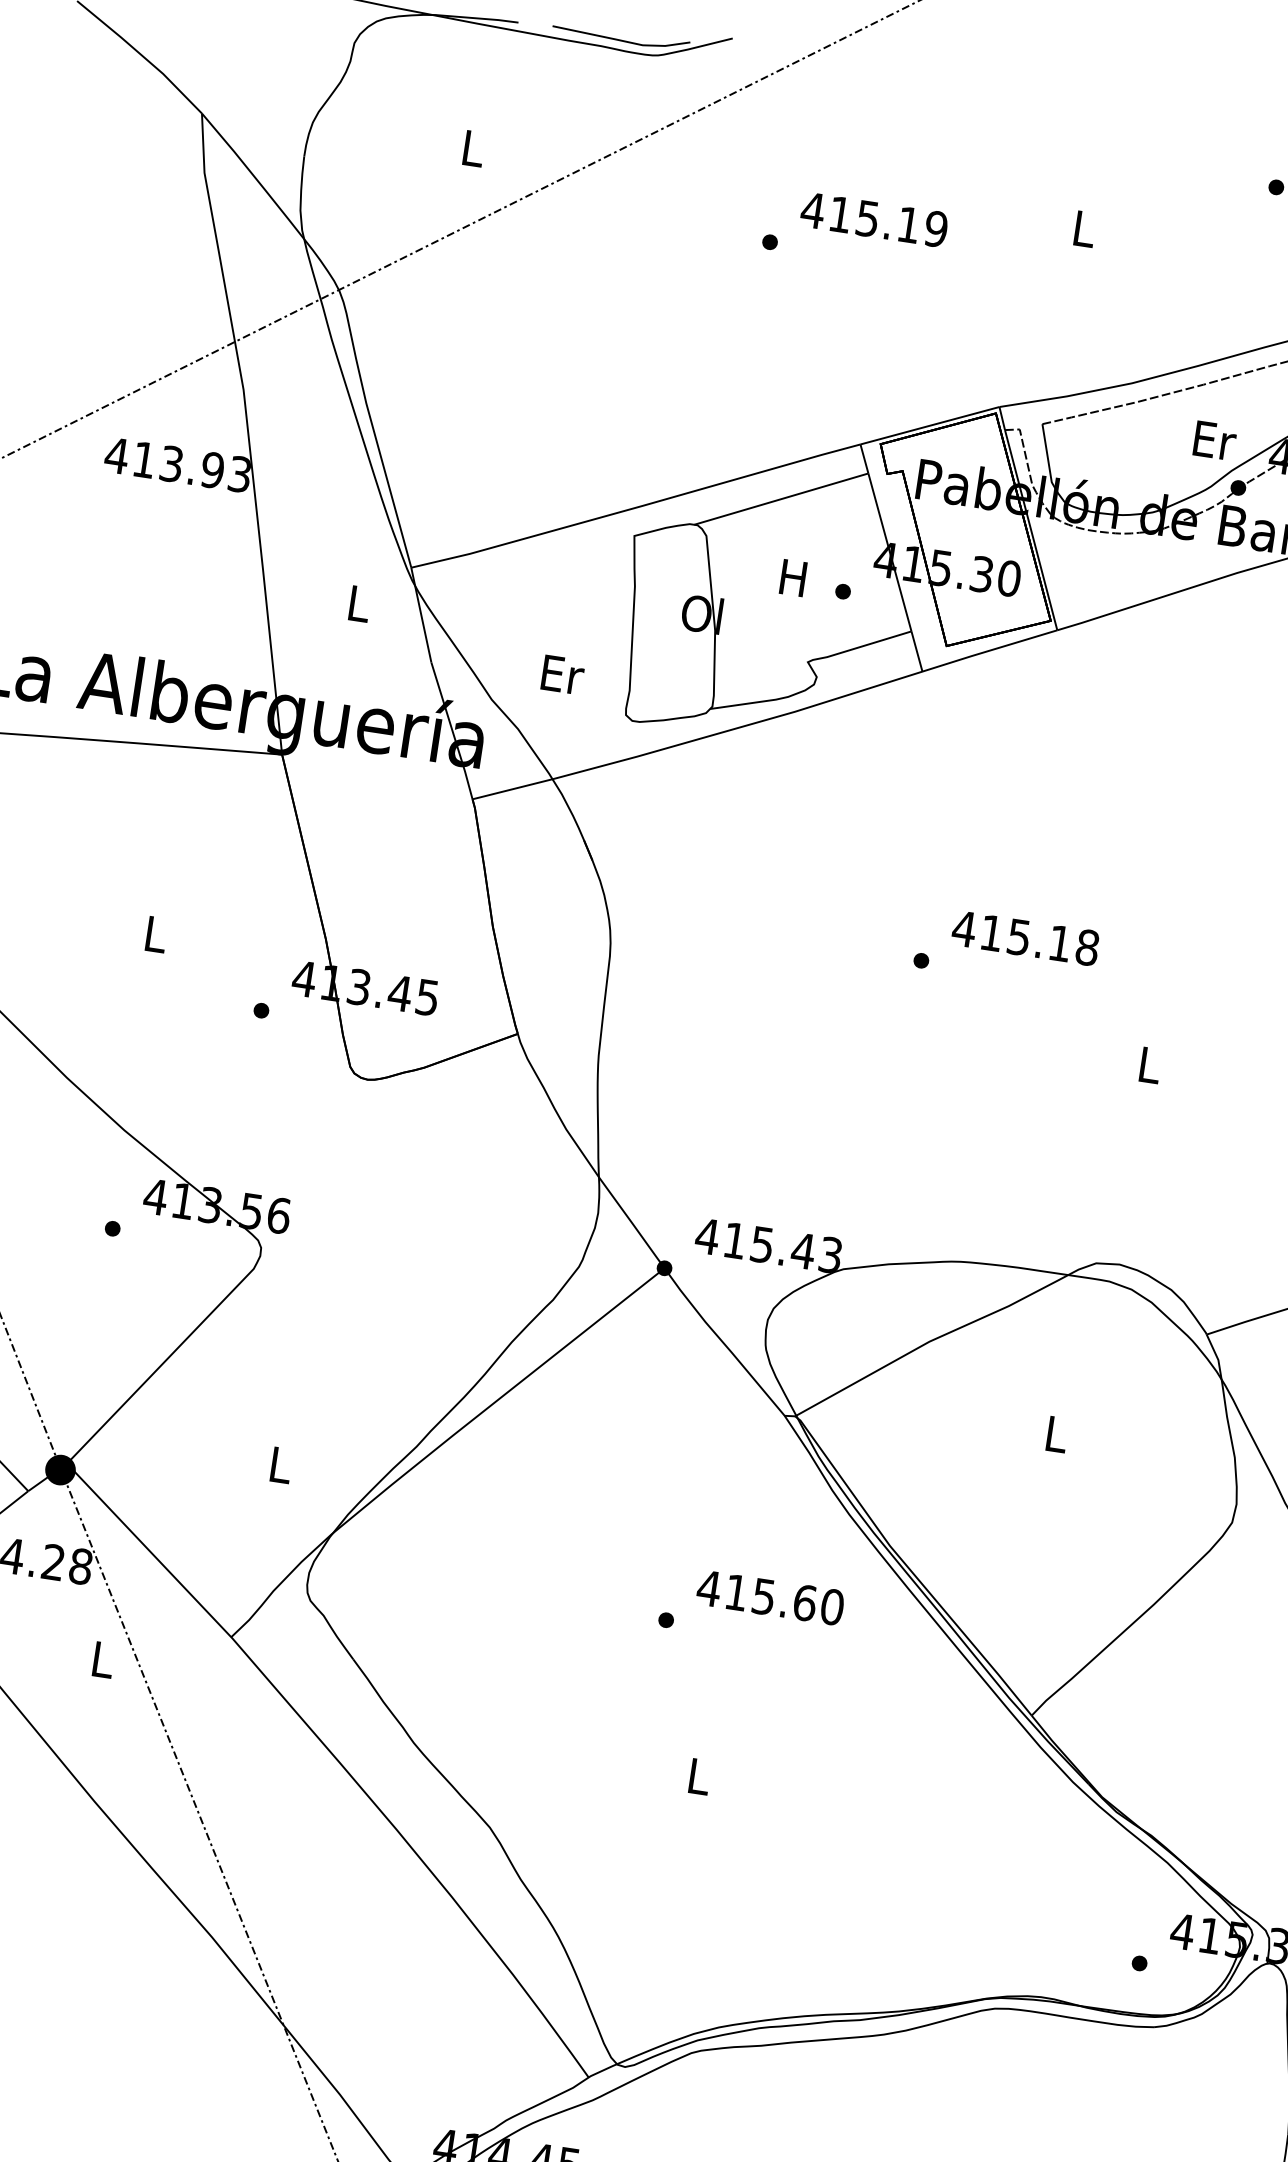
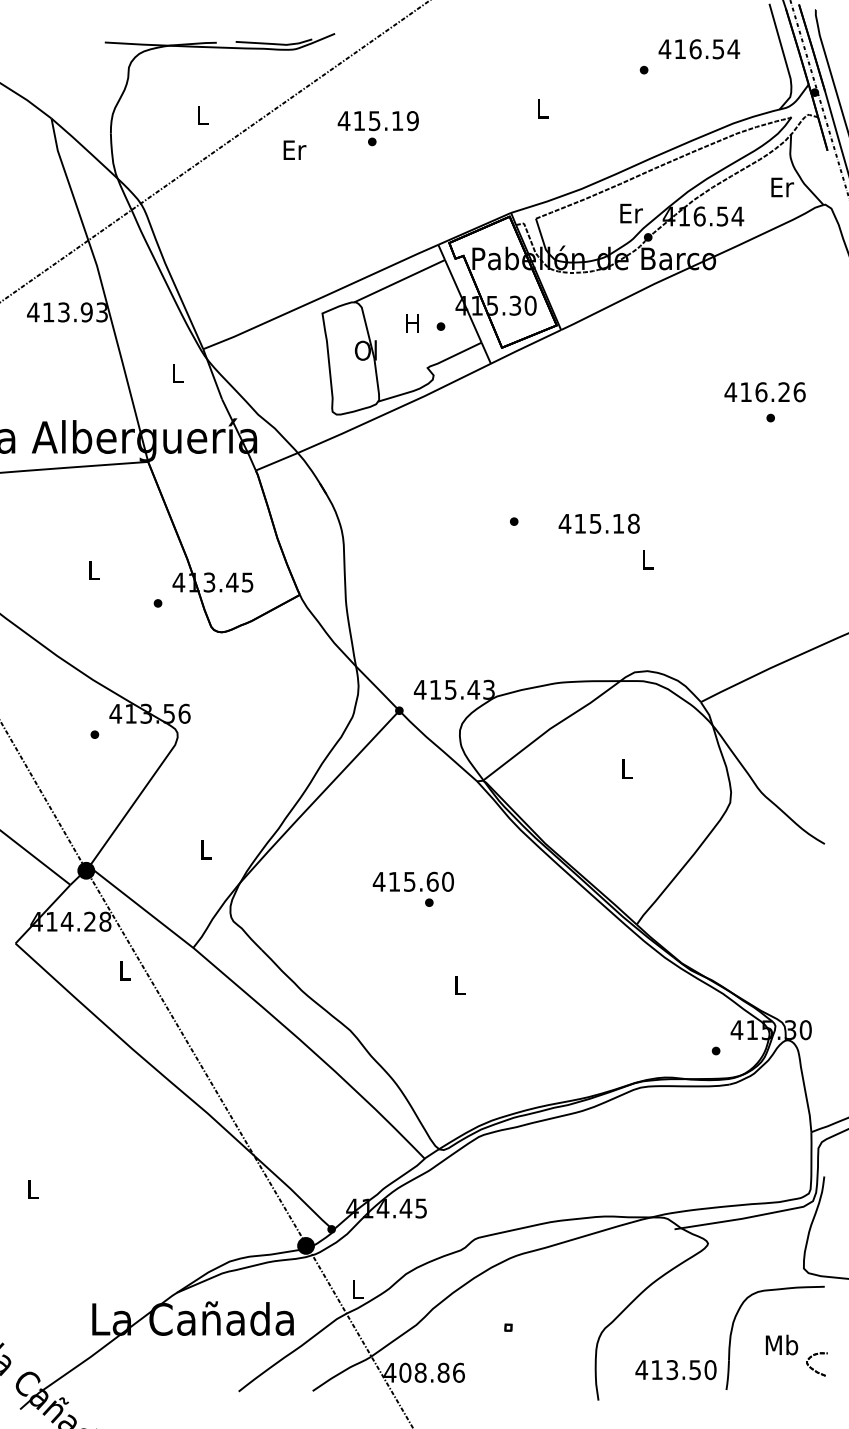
text: (872, 220) -> (377, 121), moved
text: (562, 673) -> (294, 149), moved
text: (1024, 937) -> (598, 523), moved
text: (768, 1596) -> (412, 881), moved

